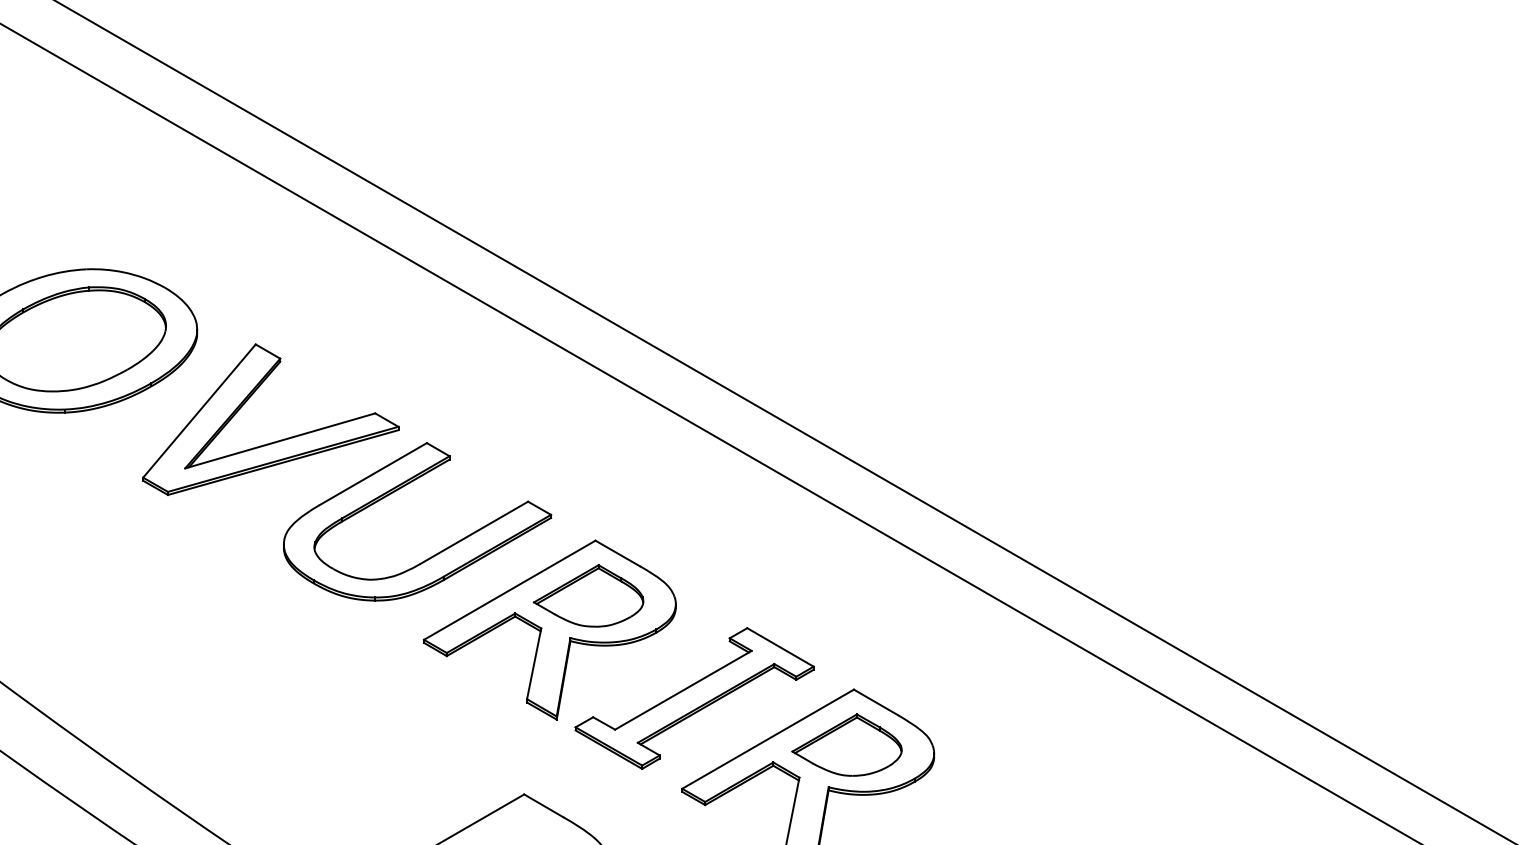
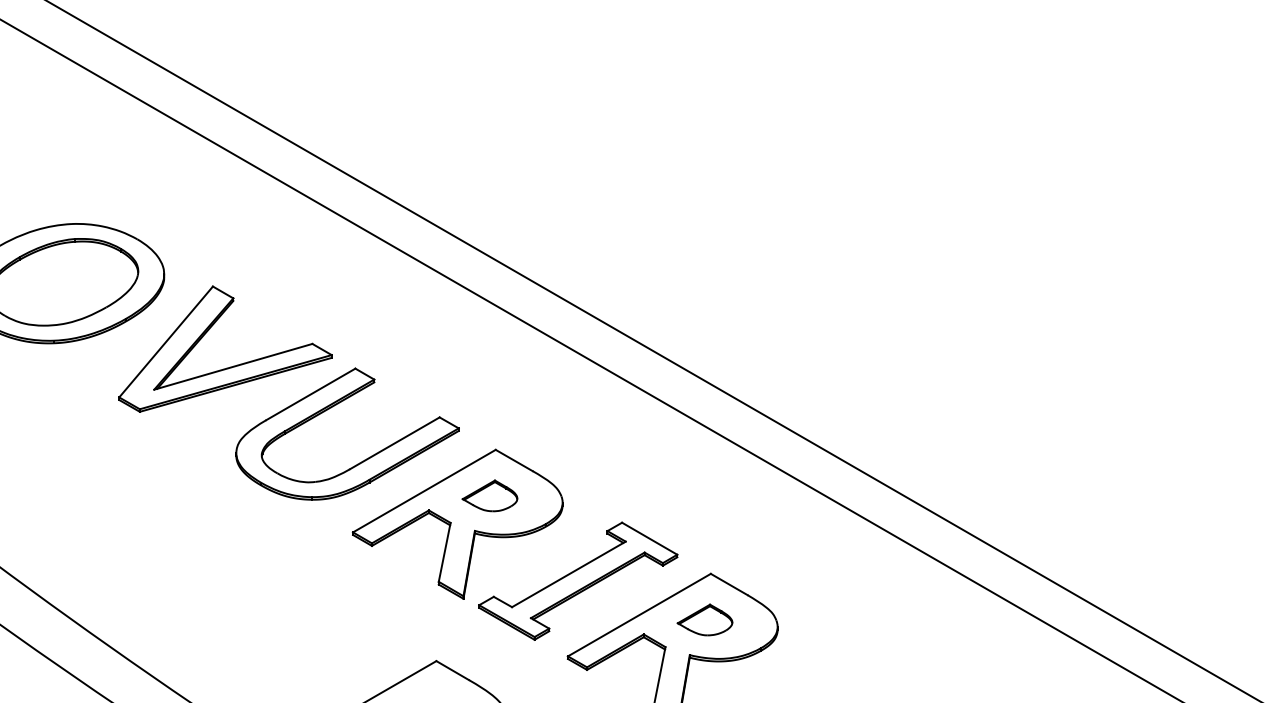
part: (587, 595) -> (489, 495), size x0.6
part: (846, 744) -> (704, 619), size x0.6

